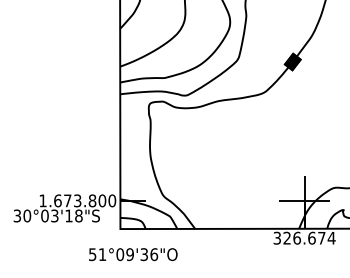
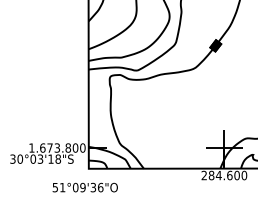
text: (304, 238) -> (224, 175), 326.674 -> 284.600
text: (132, 254) -> (84, 187), moved

